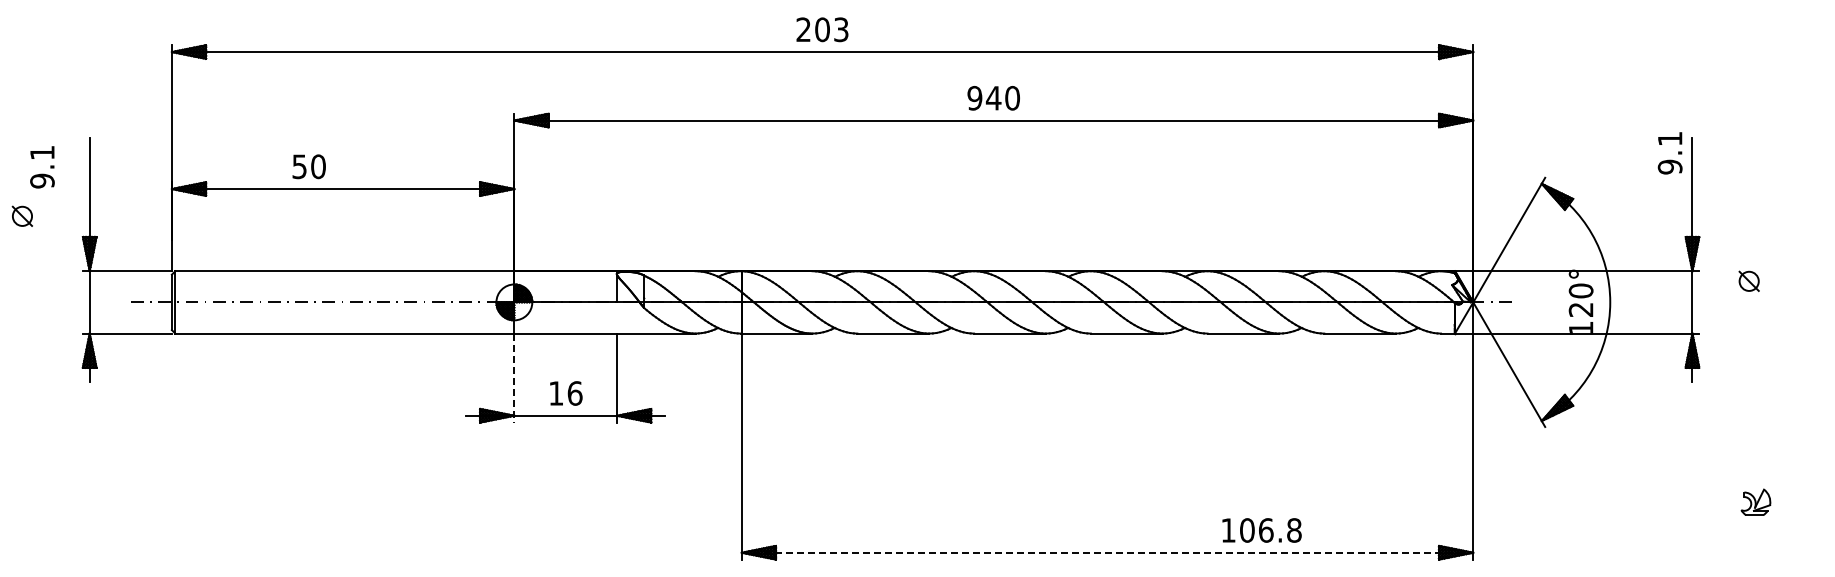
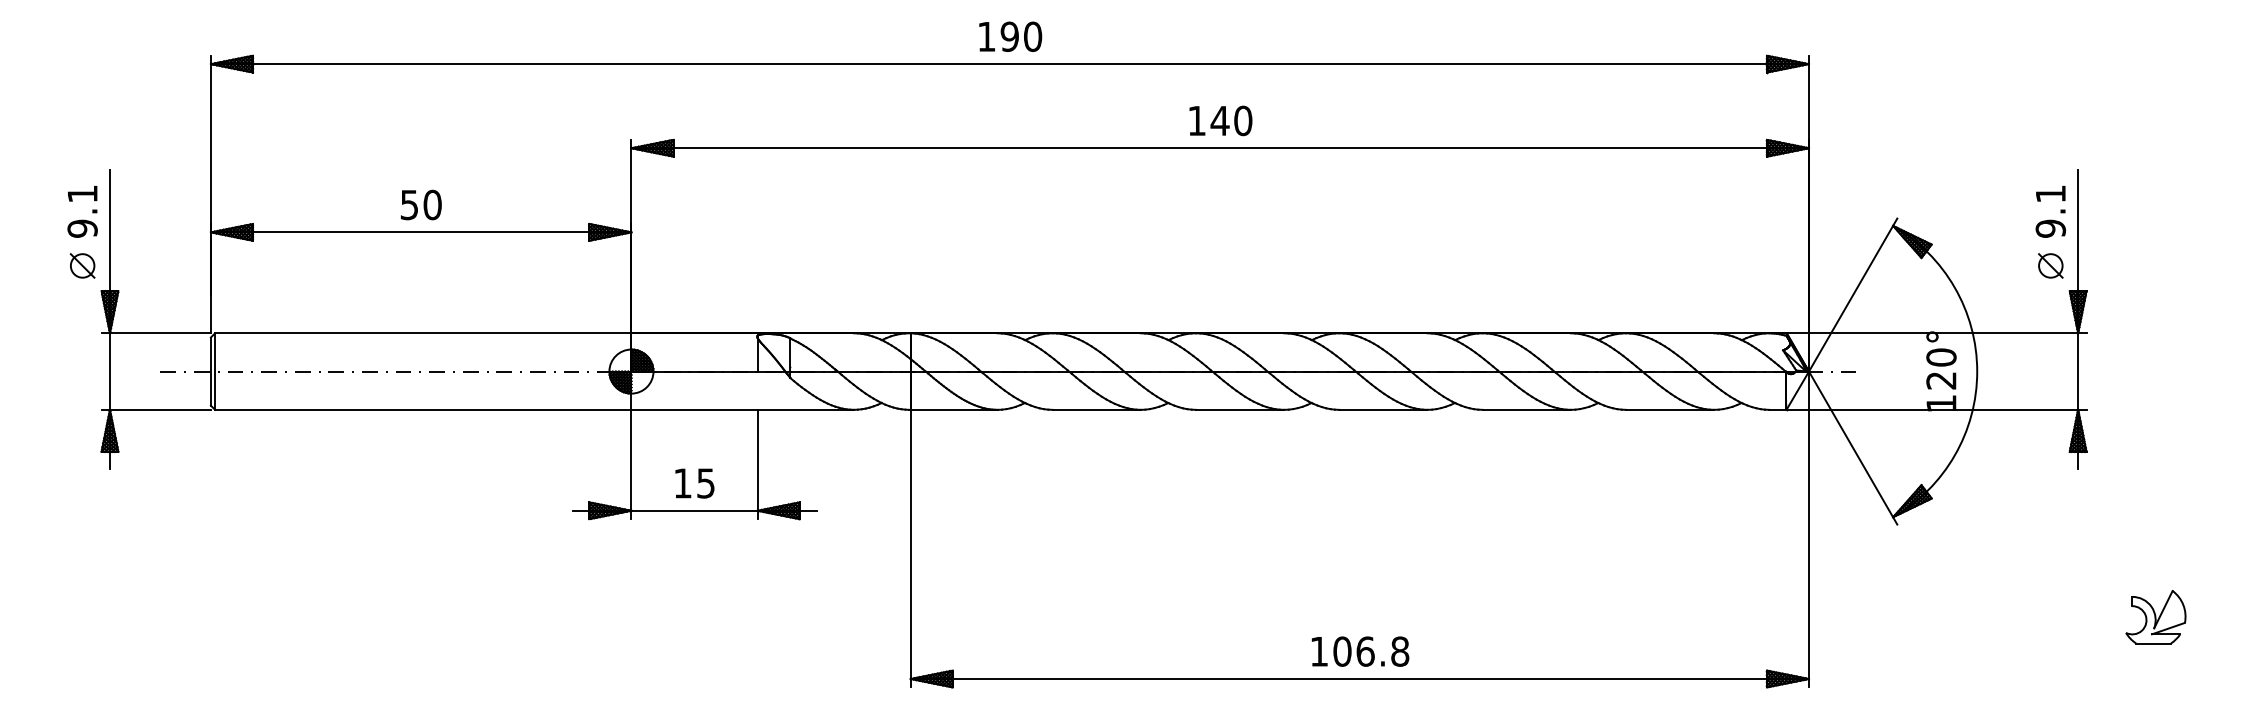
text: (822, 29) -> (1009, 36), 203 -> 190
text: (974, 97) -> (1196, 119), 940 -> 140
text: (1669, 153) -> (2049, 212), moved
text: (308, 166) -> (420, 204), moved
text: (42, 167) -> (82, 212), moved
part: (21, 215) -> (81, 264), moved
part: (1748, 280) -> (2049, 264), moved
line: (514, 378) -> (631, 465), dashed -> solid
text: (574, 393) -> (705, 483), 16 -> 15
part: (1755, 502) -> (2155, 617), size x1.67
text: (1261, 530) -> (1359, 651), moved
line: (1107, 552) -> (1359, 678), dashed -> solid

